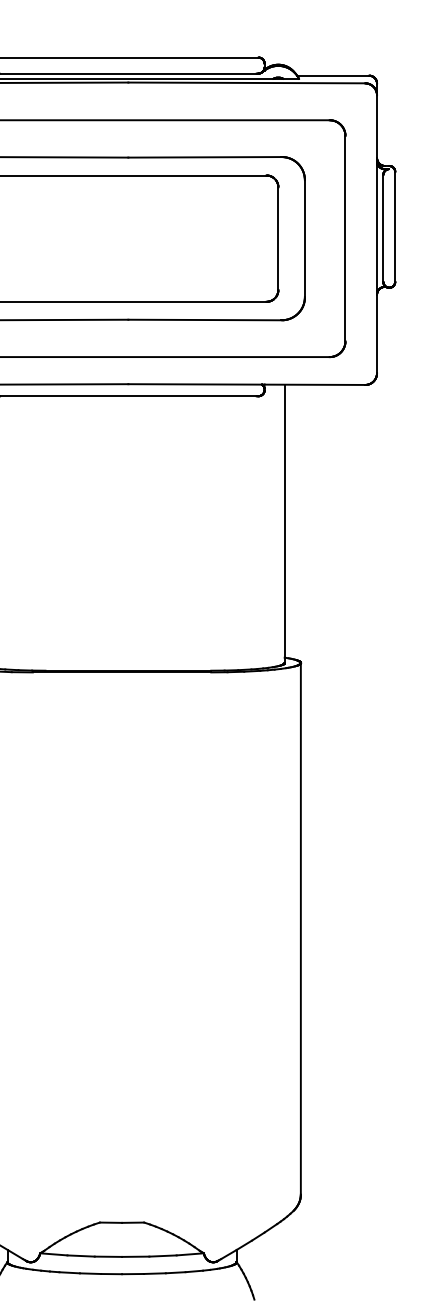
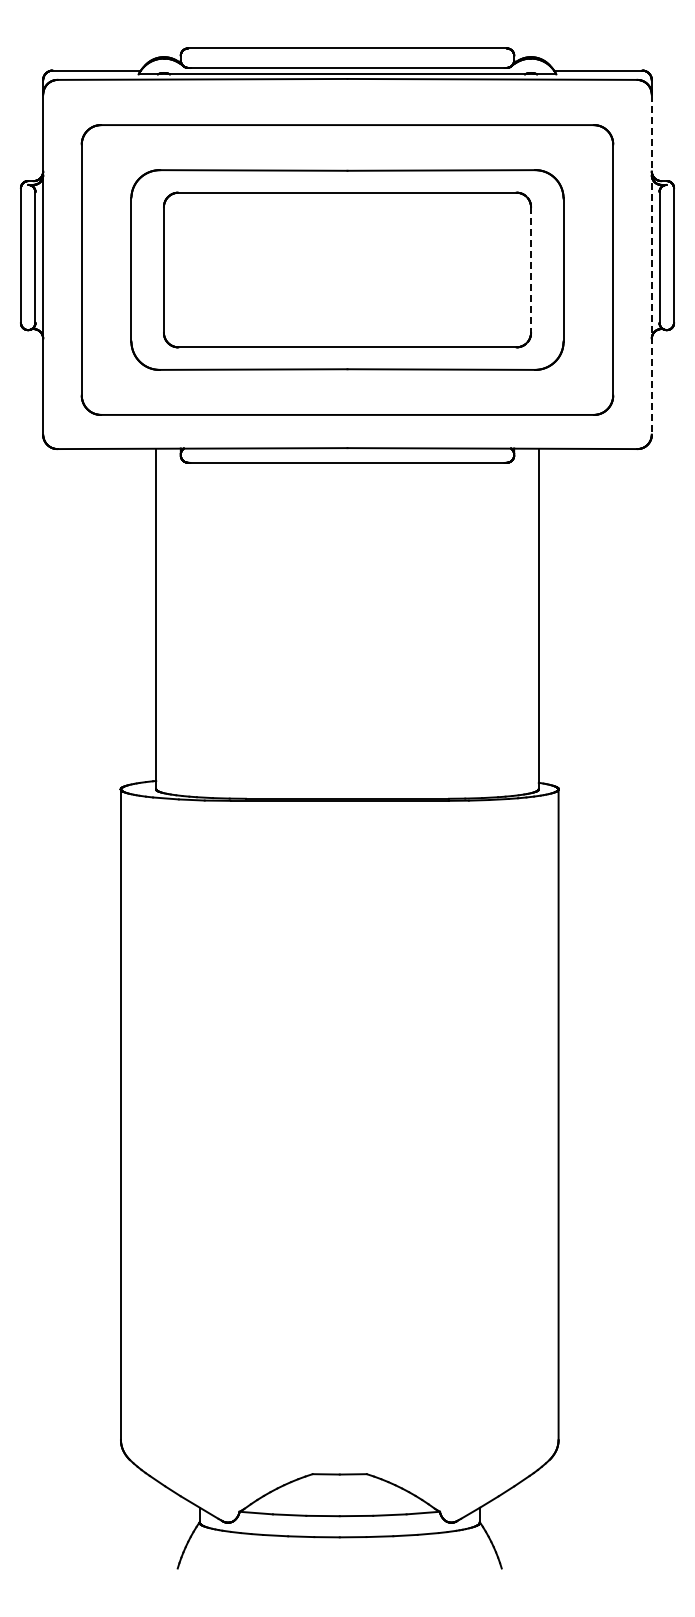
line: (376, 234) -> (651, 265), solid -> dashed
line: (278, 239) -> (531, 270), solid -> dashed

